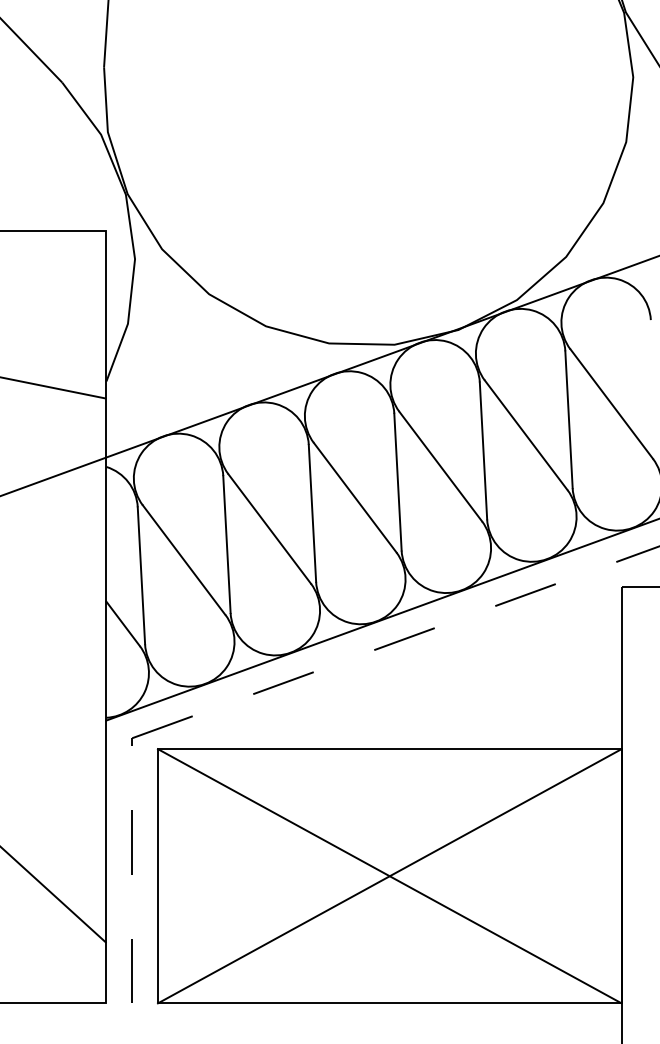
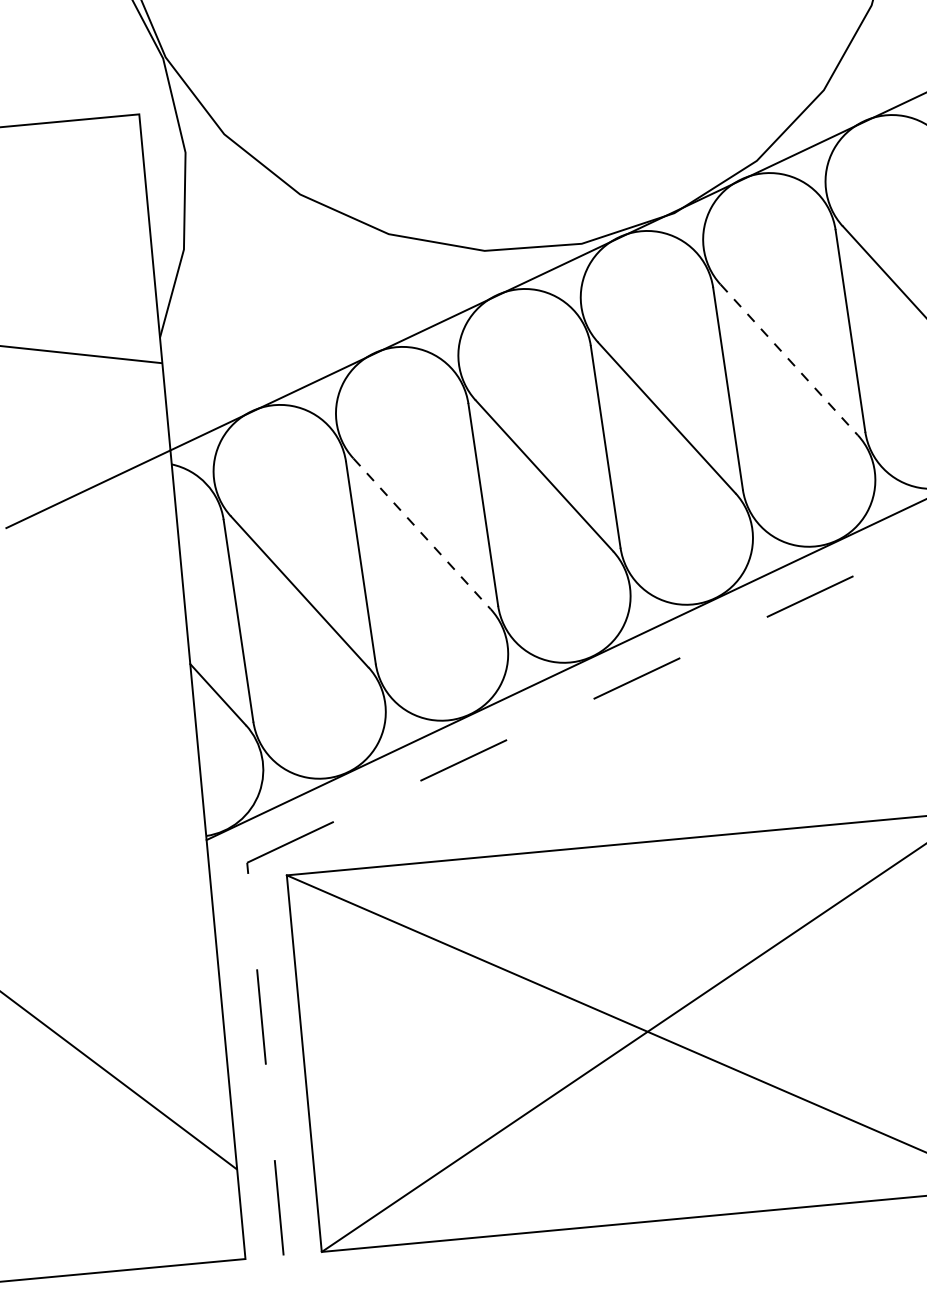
line: (526, 435) -> (789, 360), solid -> dashed
line: (269, 528) -> (421, 533), solid -> dashed

